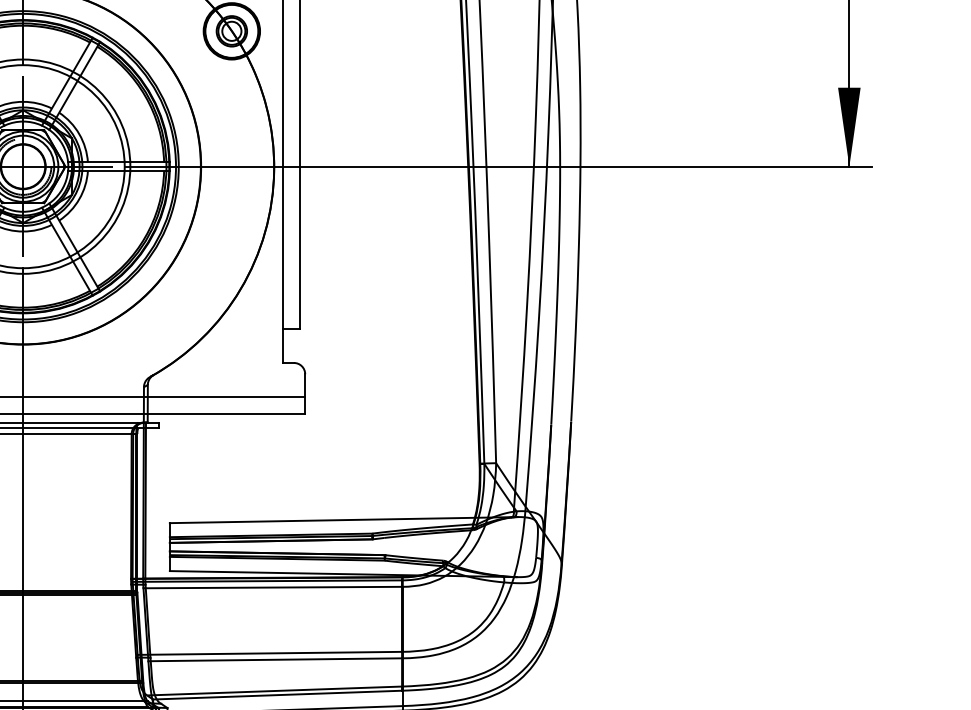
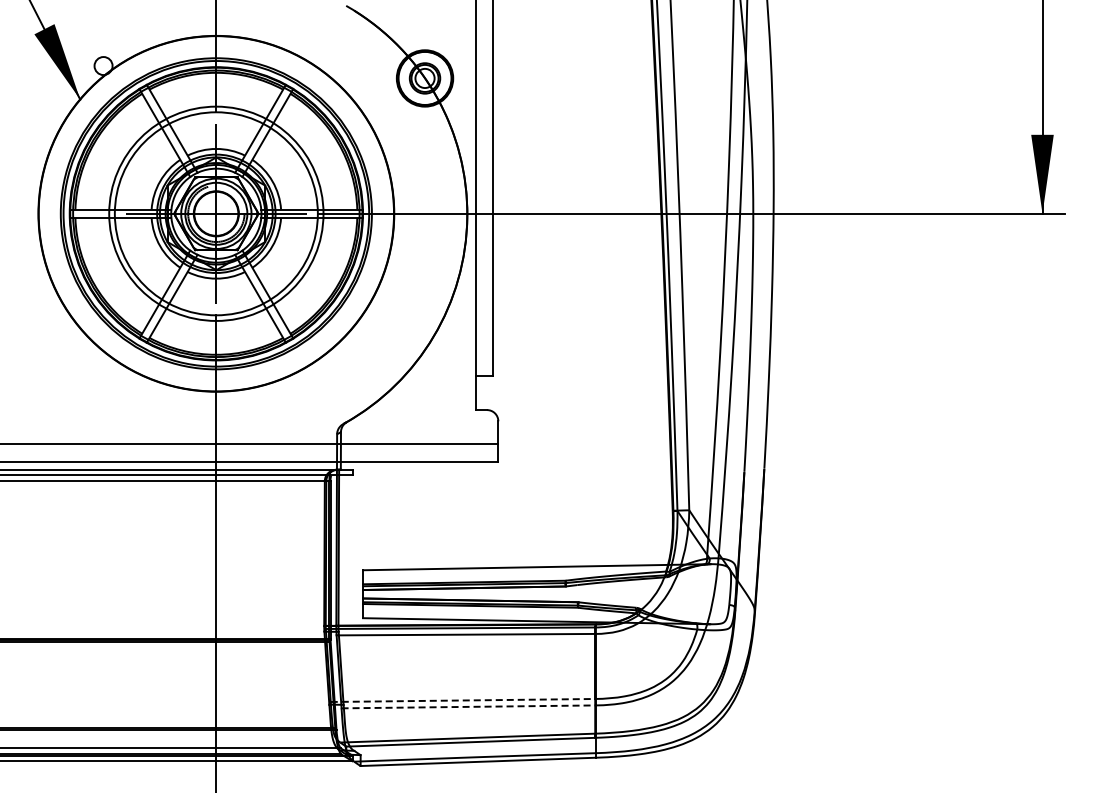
line: (270, 653) -> (463, 700), solid -> dashed
line: (276, 659) -> (469, 706), solid -> dashed

